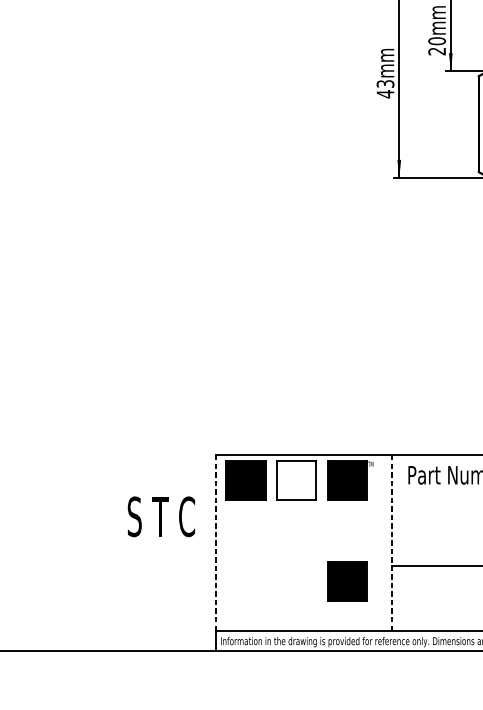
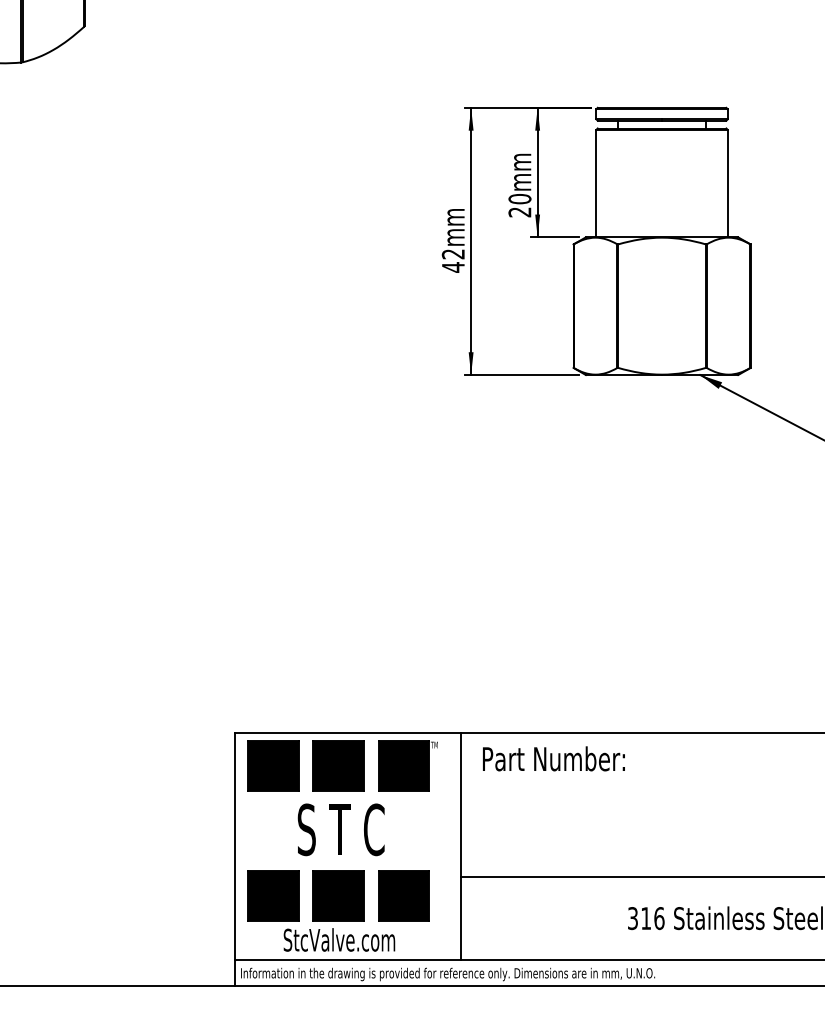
text: (385, 84) -> (453, 254), 43mm -> 42mm
fill: (296, 480) -> (338, 765), added
text: (160, 516) -> (340, 829), moved
line: (215, 542) -> (234, 846), dashed -> solid
line: (391, 542) -> (461, 846), dashed -> solid
part: (283, 592) -> (321, 910), added

